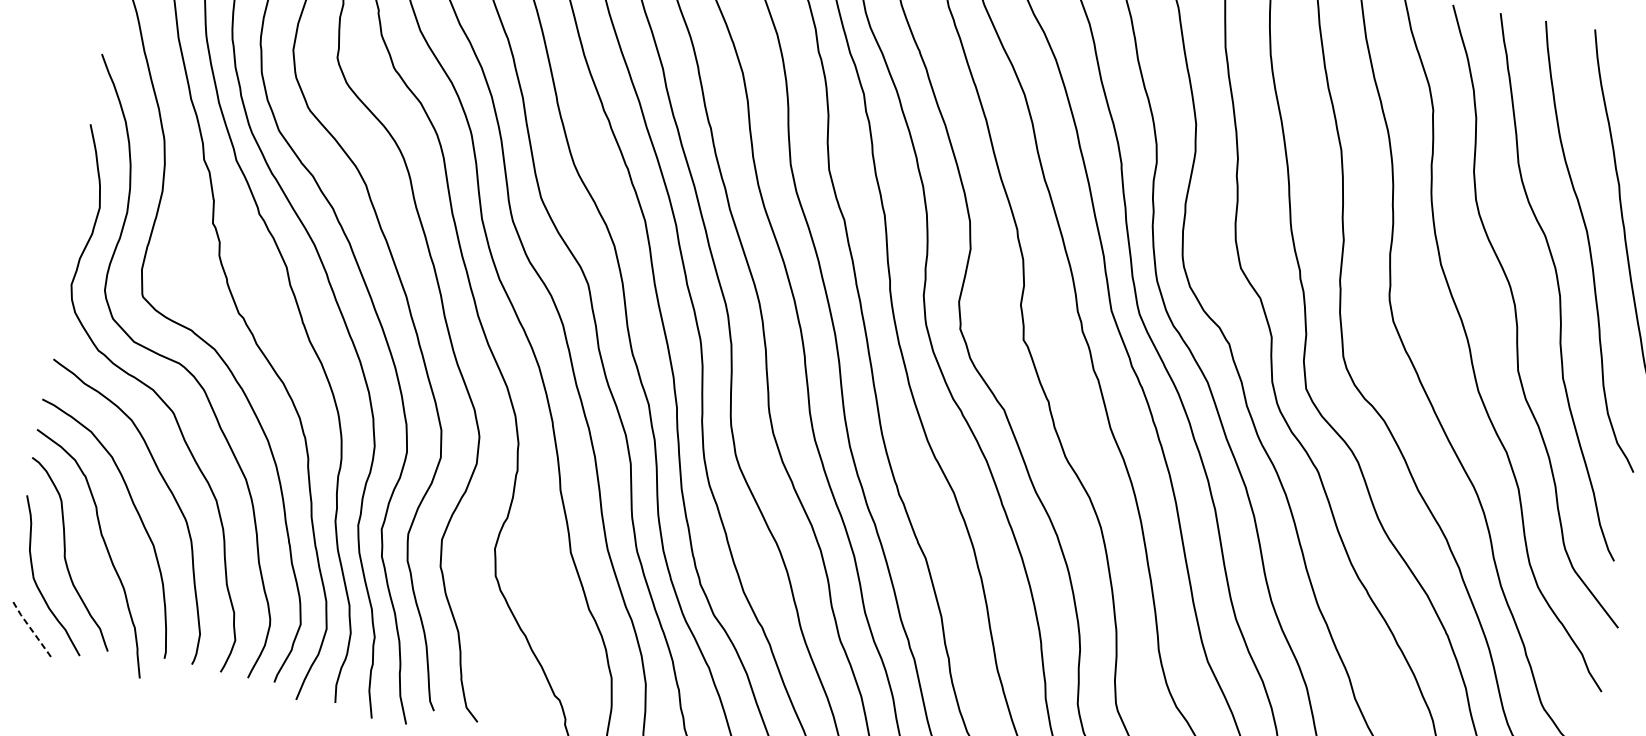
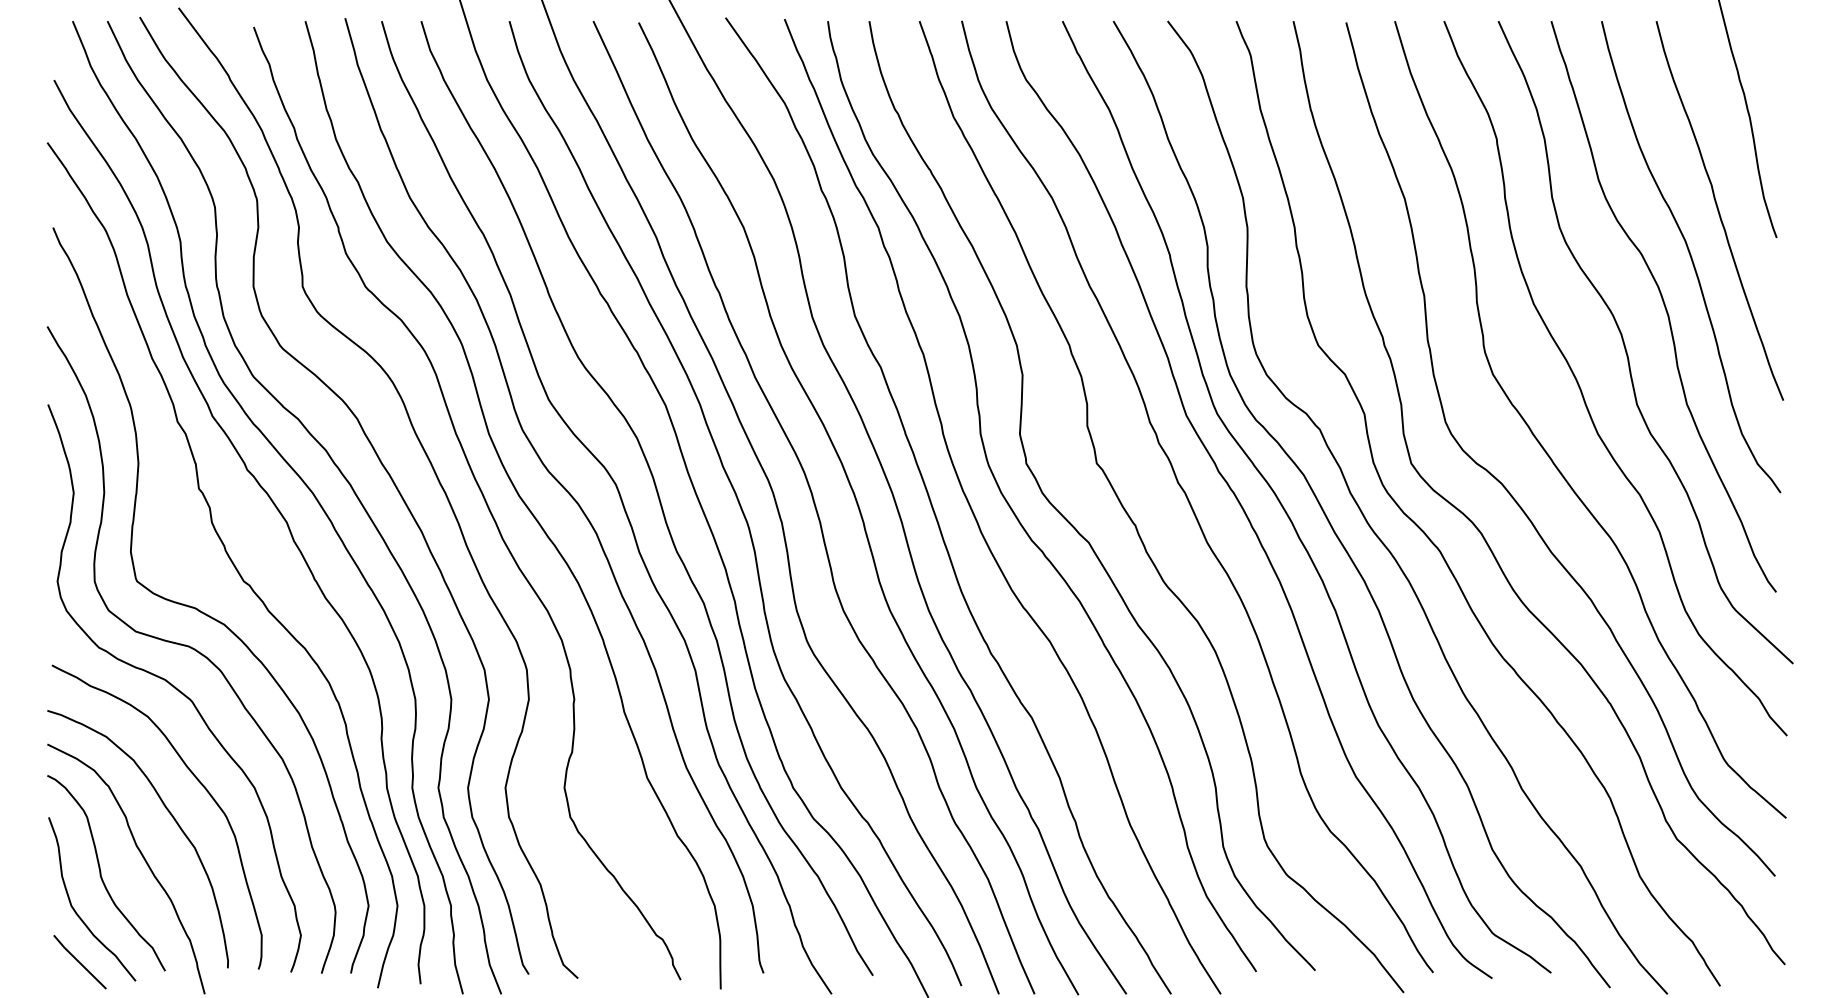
line: (32, 630) -> (79, 962), dashed -> solid

